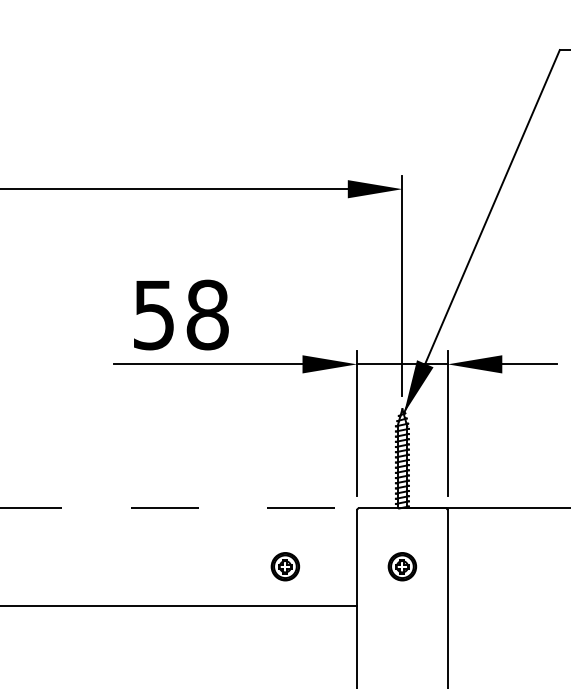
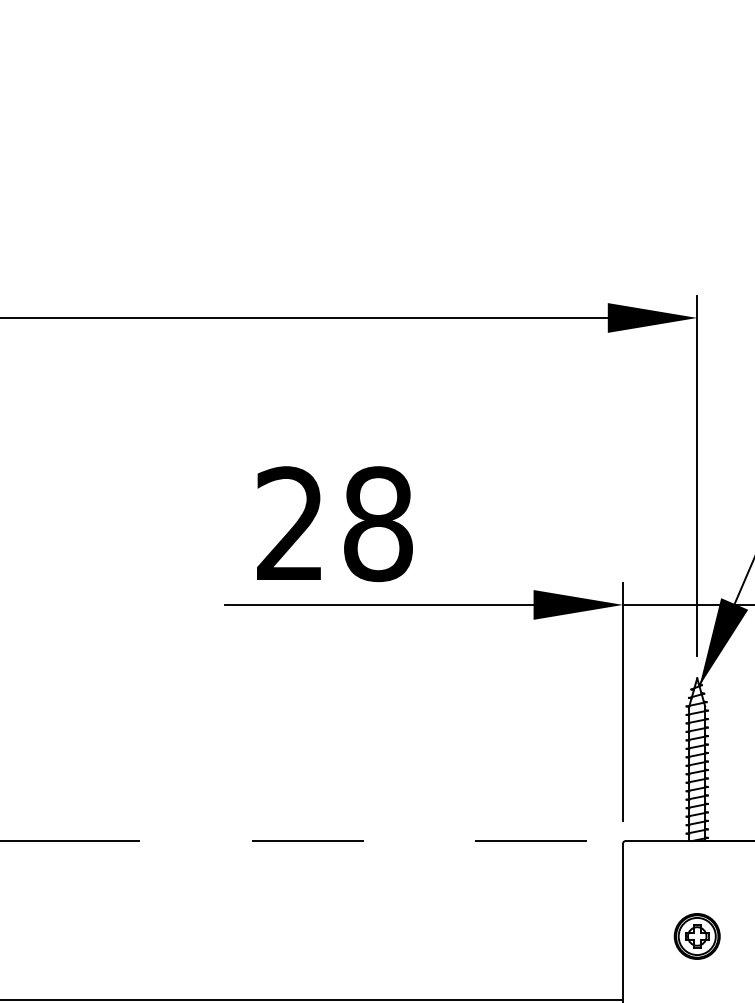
text: (153, 314) -> (289, 523), 58 -> 28
part: (285, 566) -> (505, 936), removed

